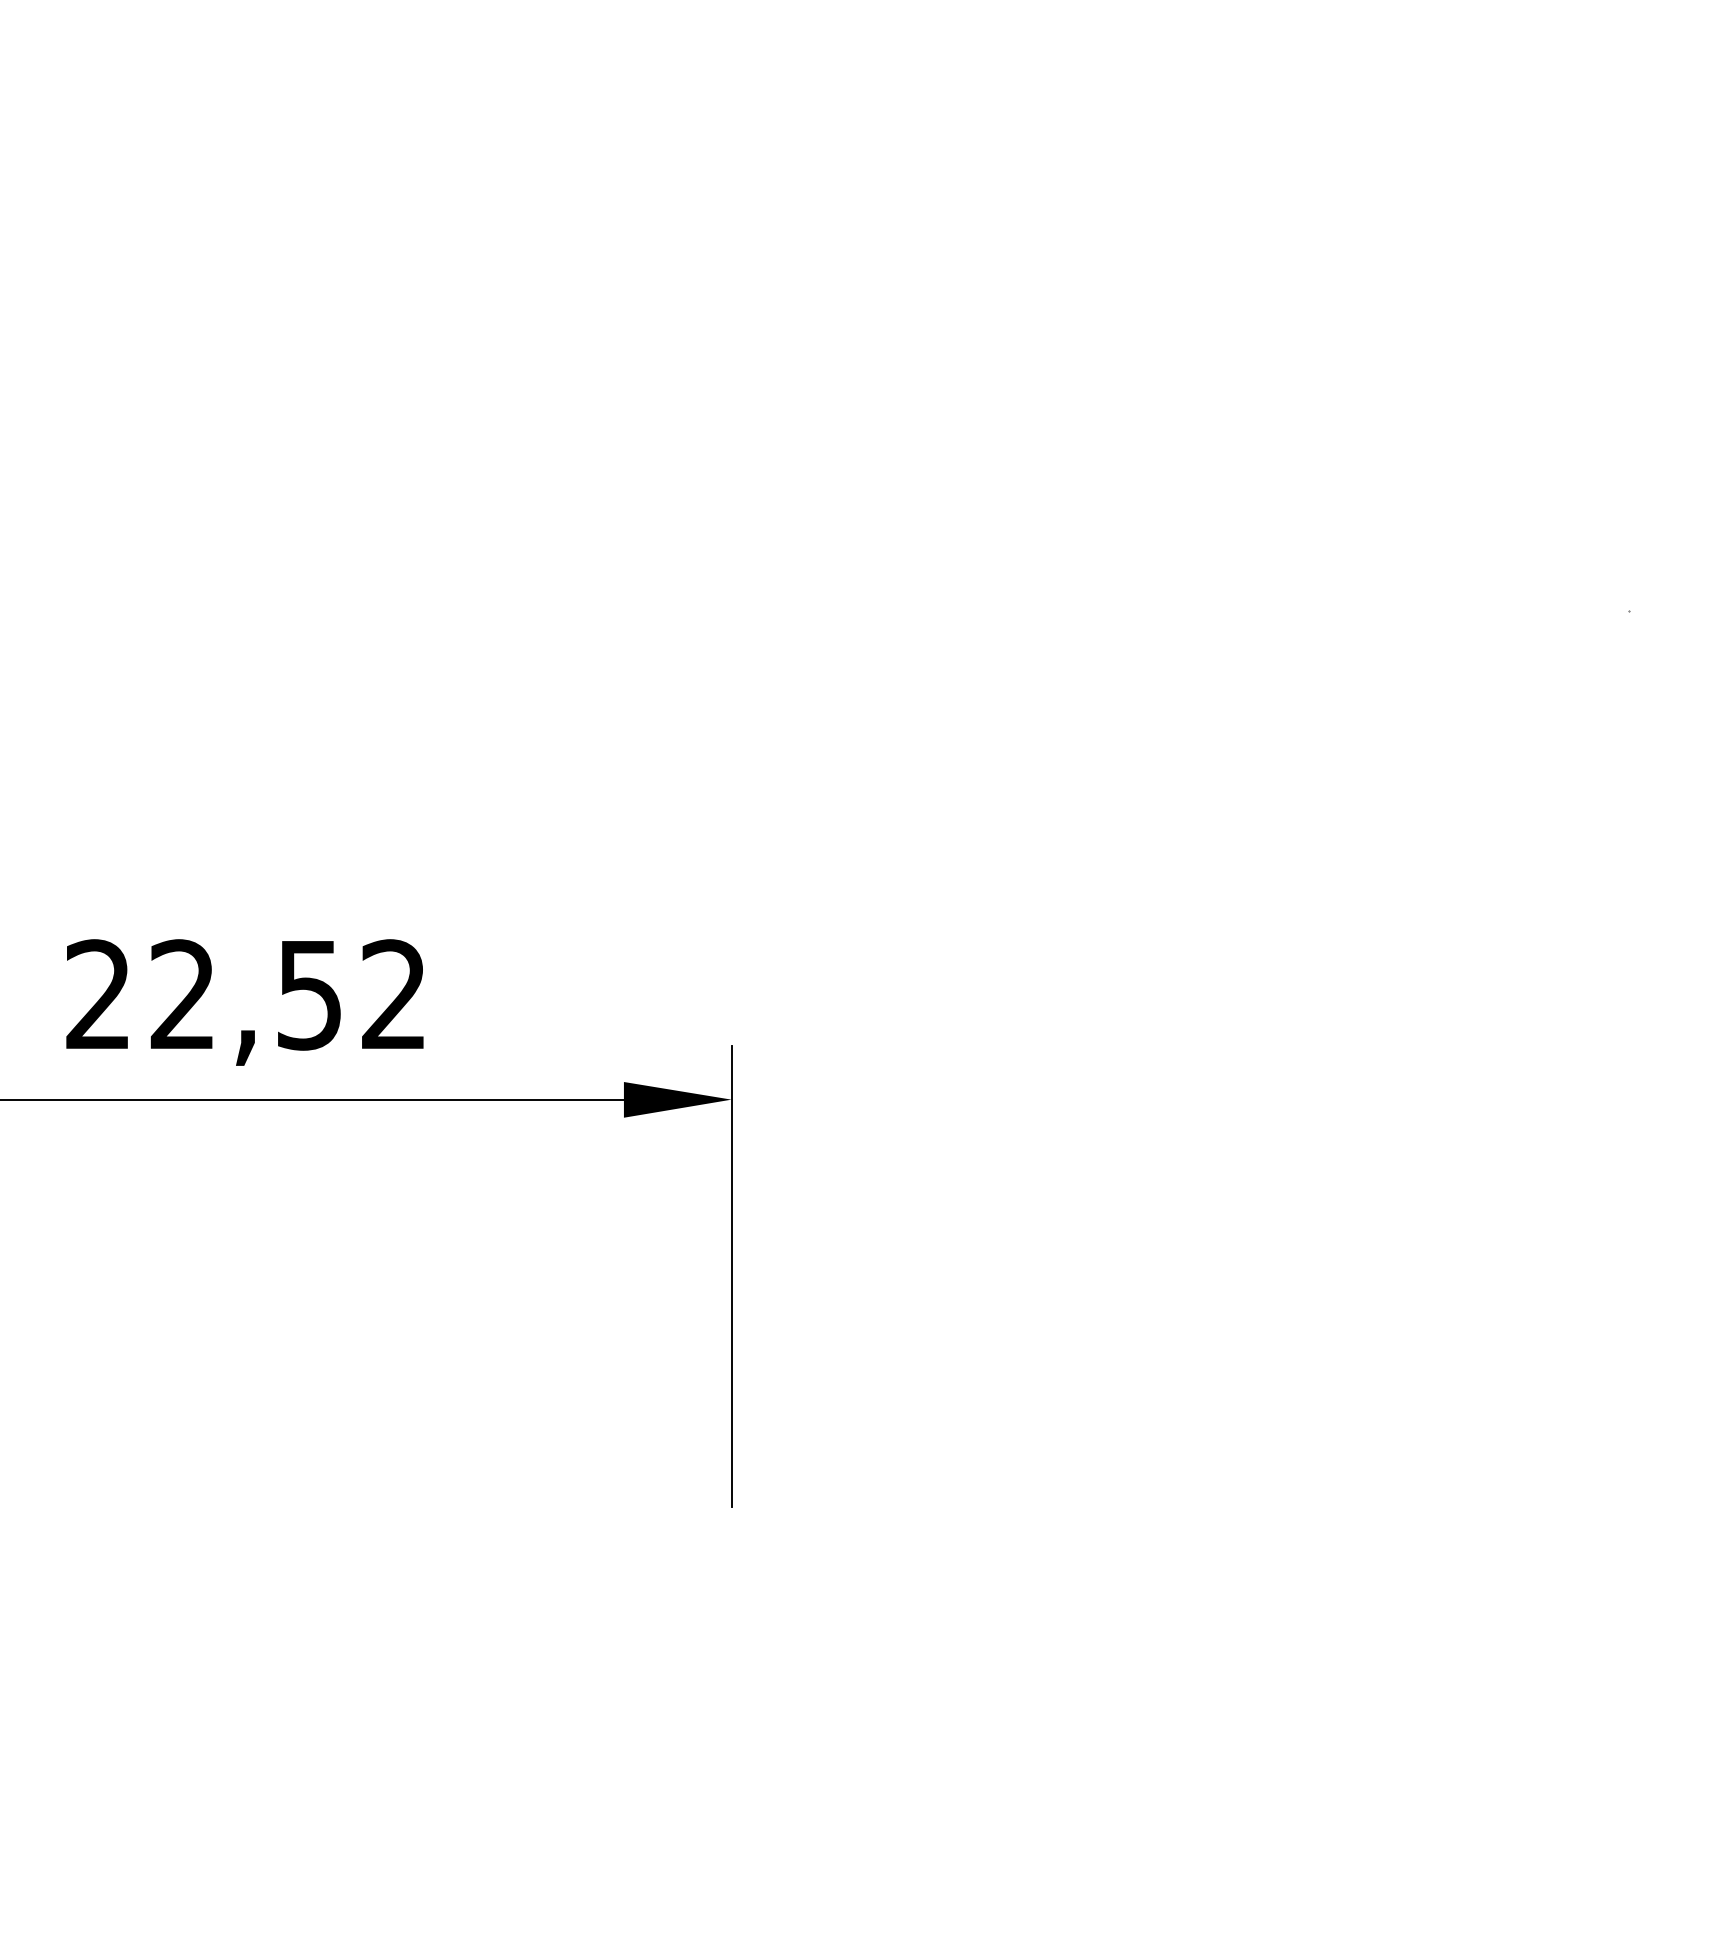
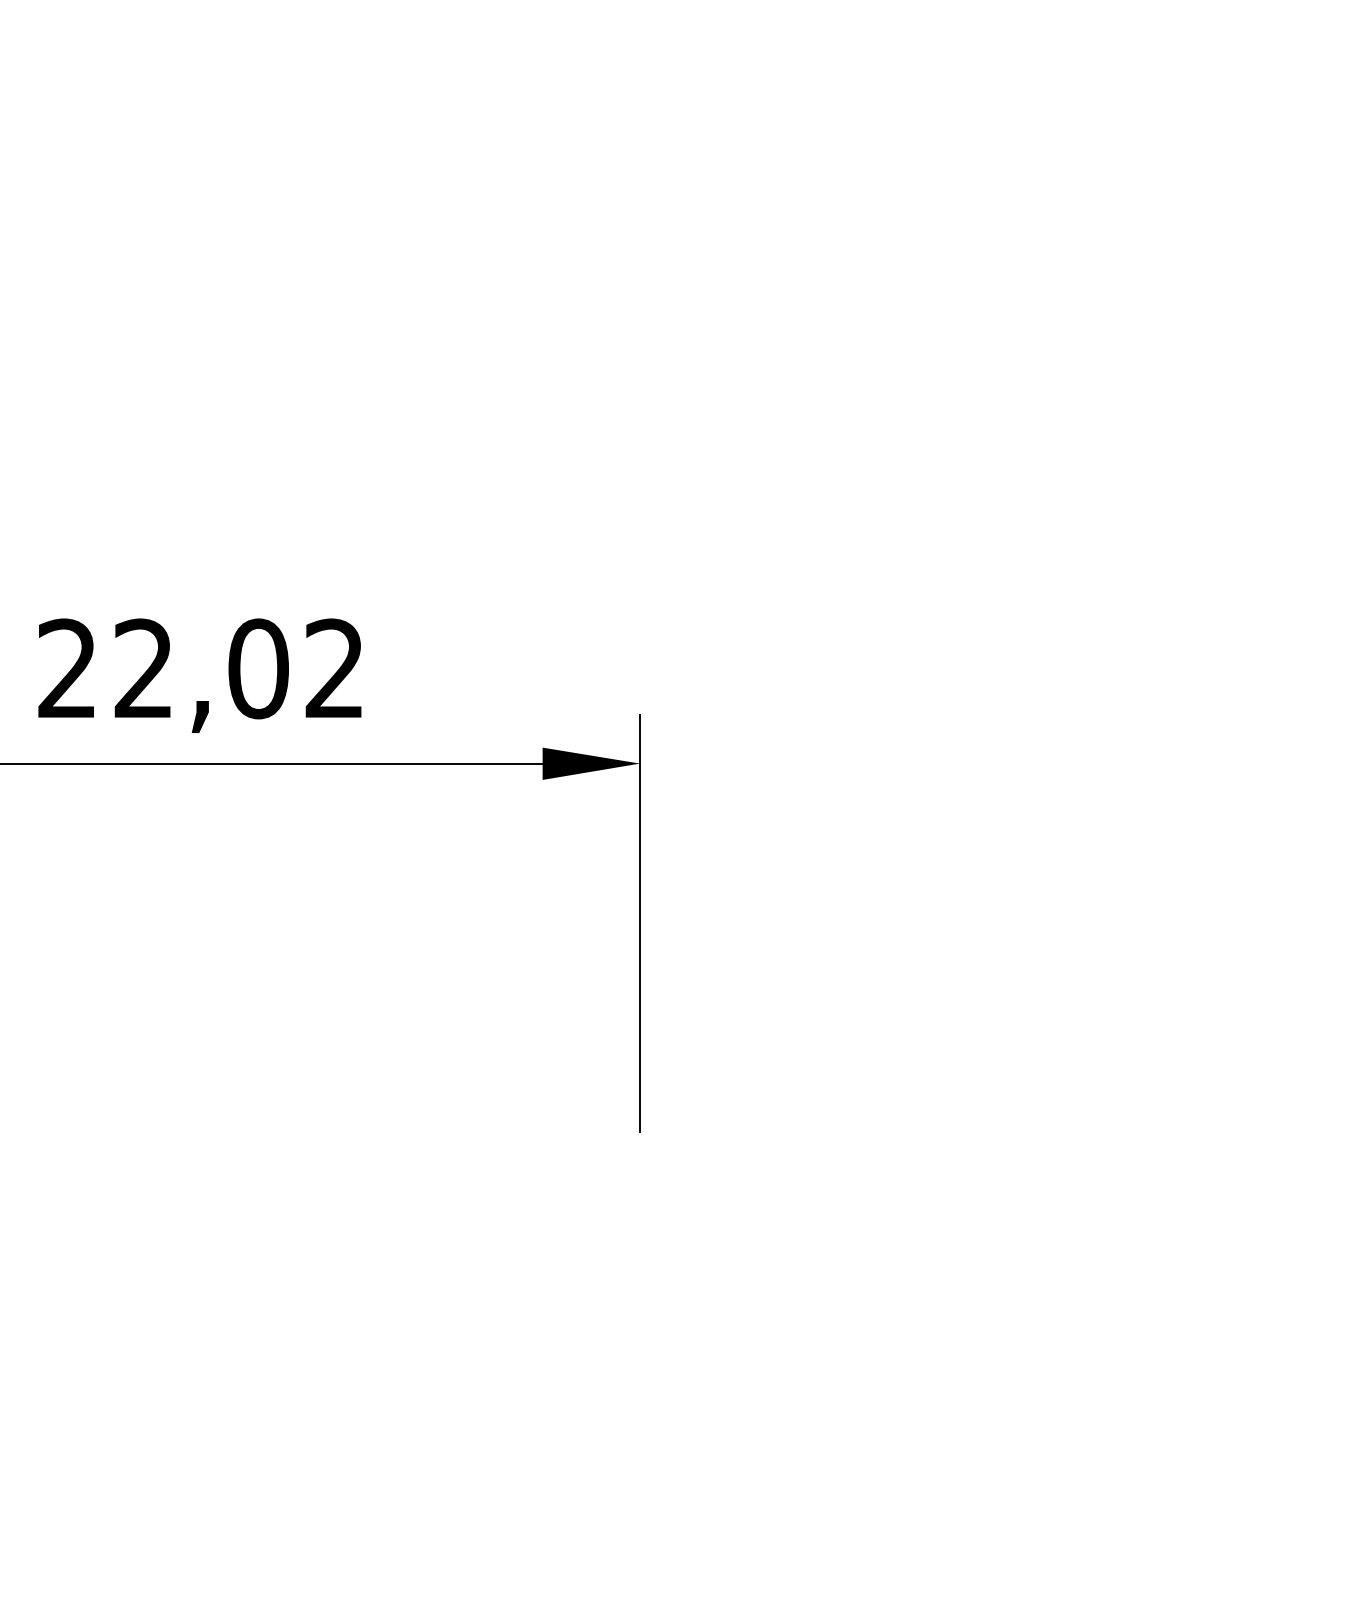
text: (309, 994) -> (258, 668), 22,52 -> 22,02

